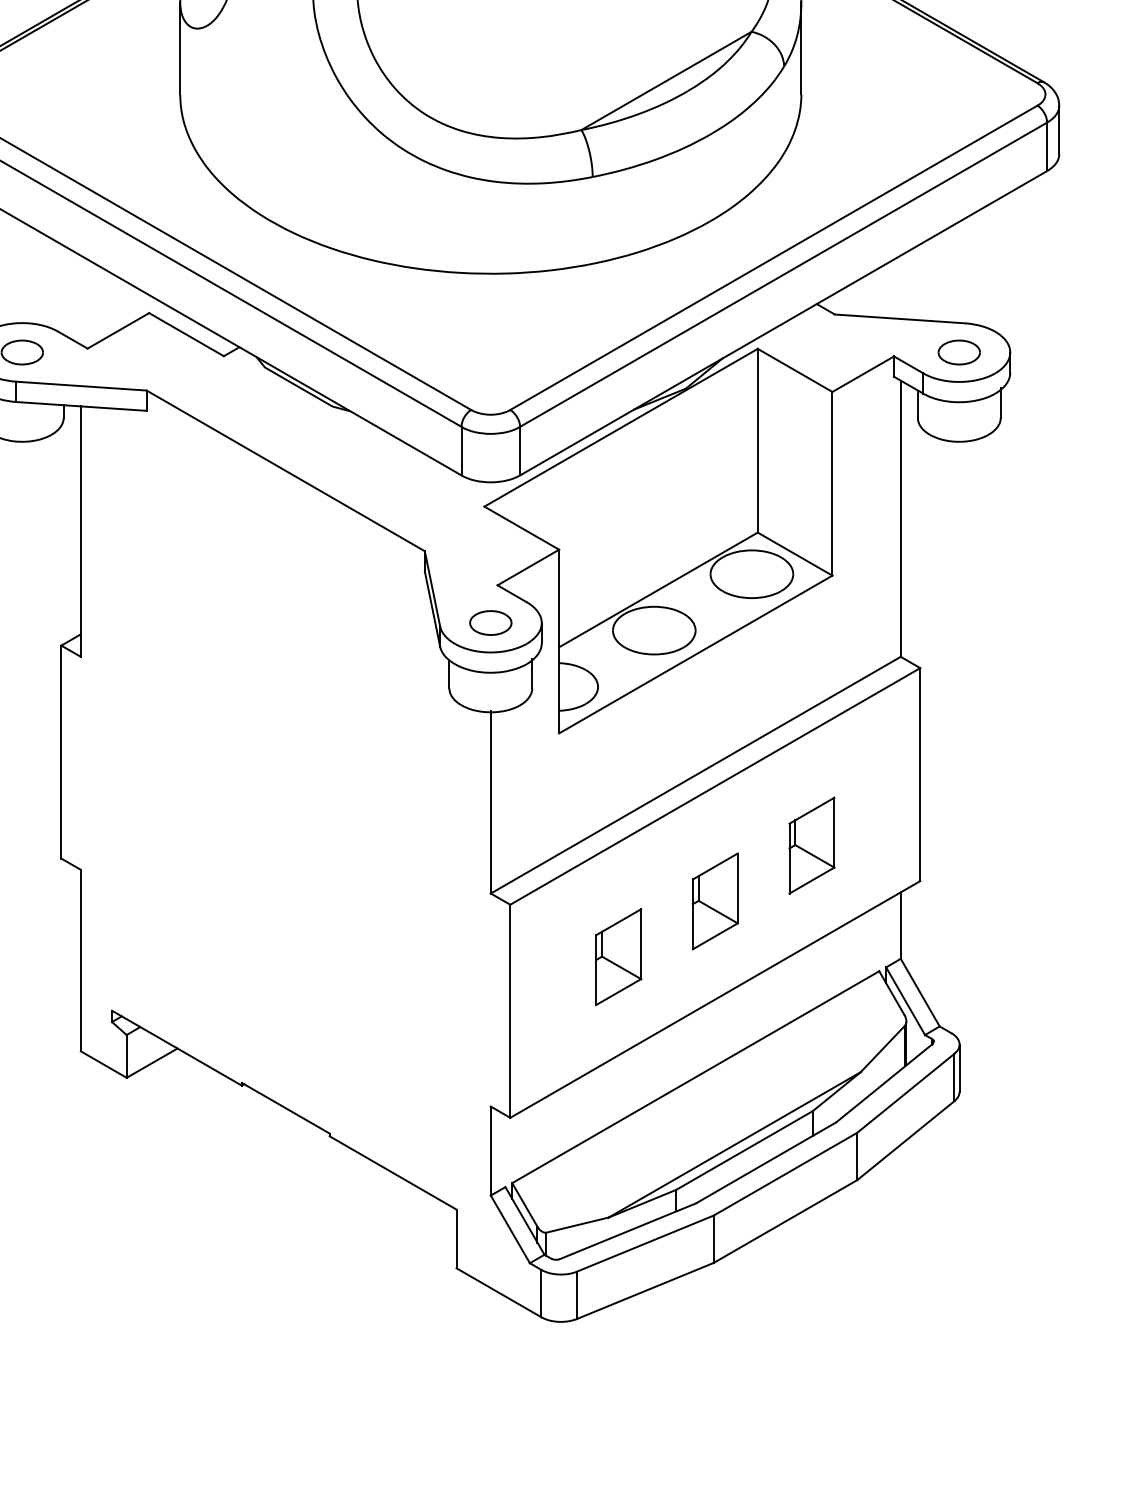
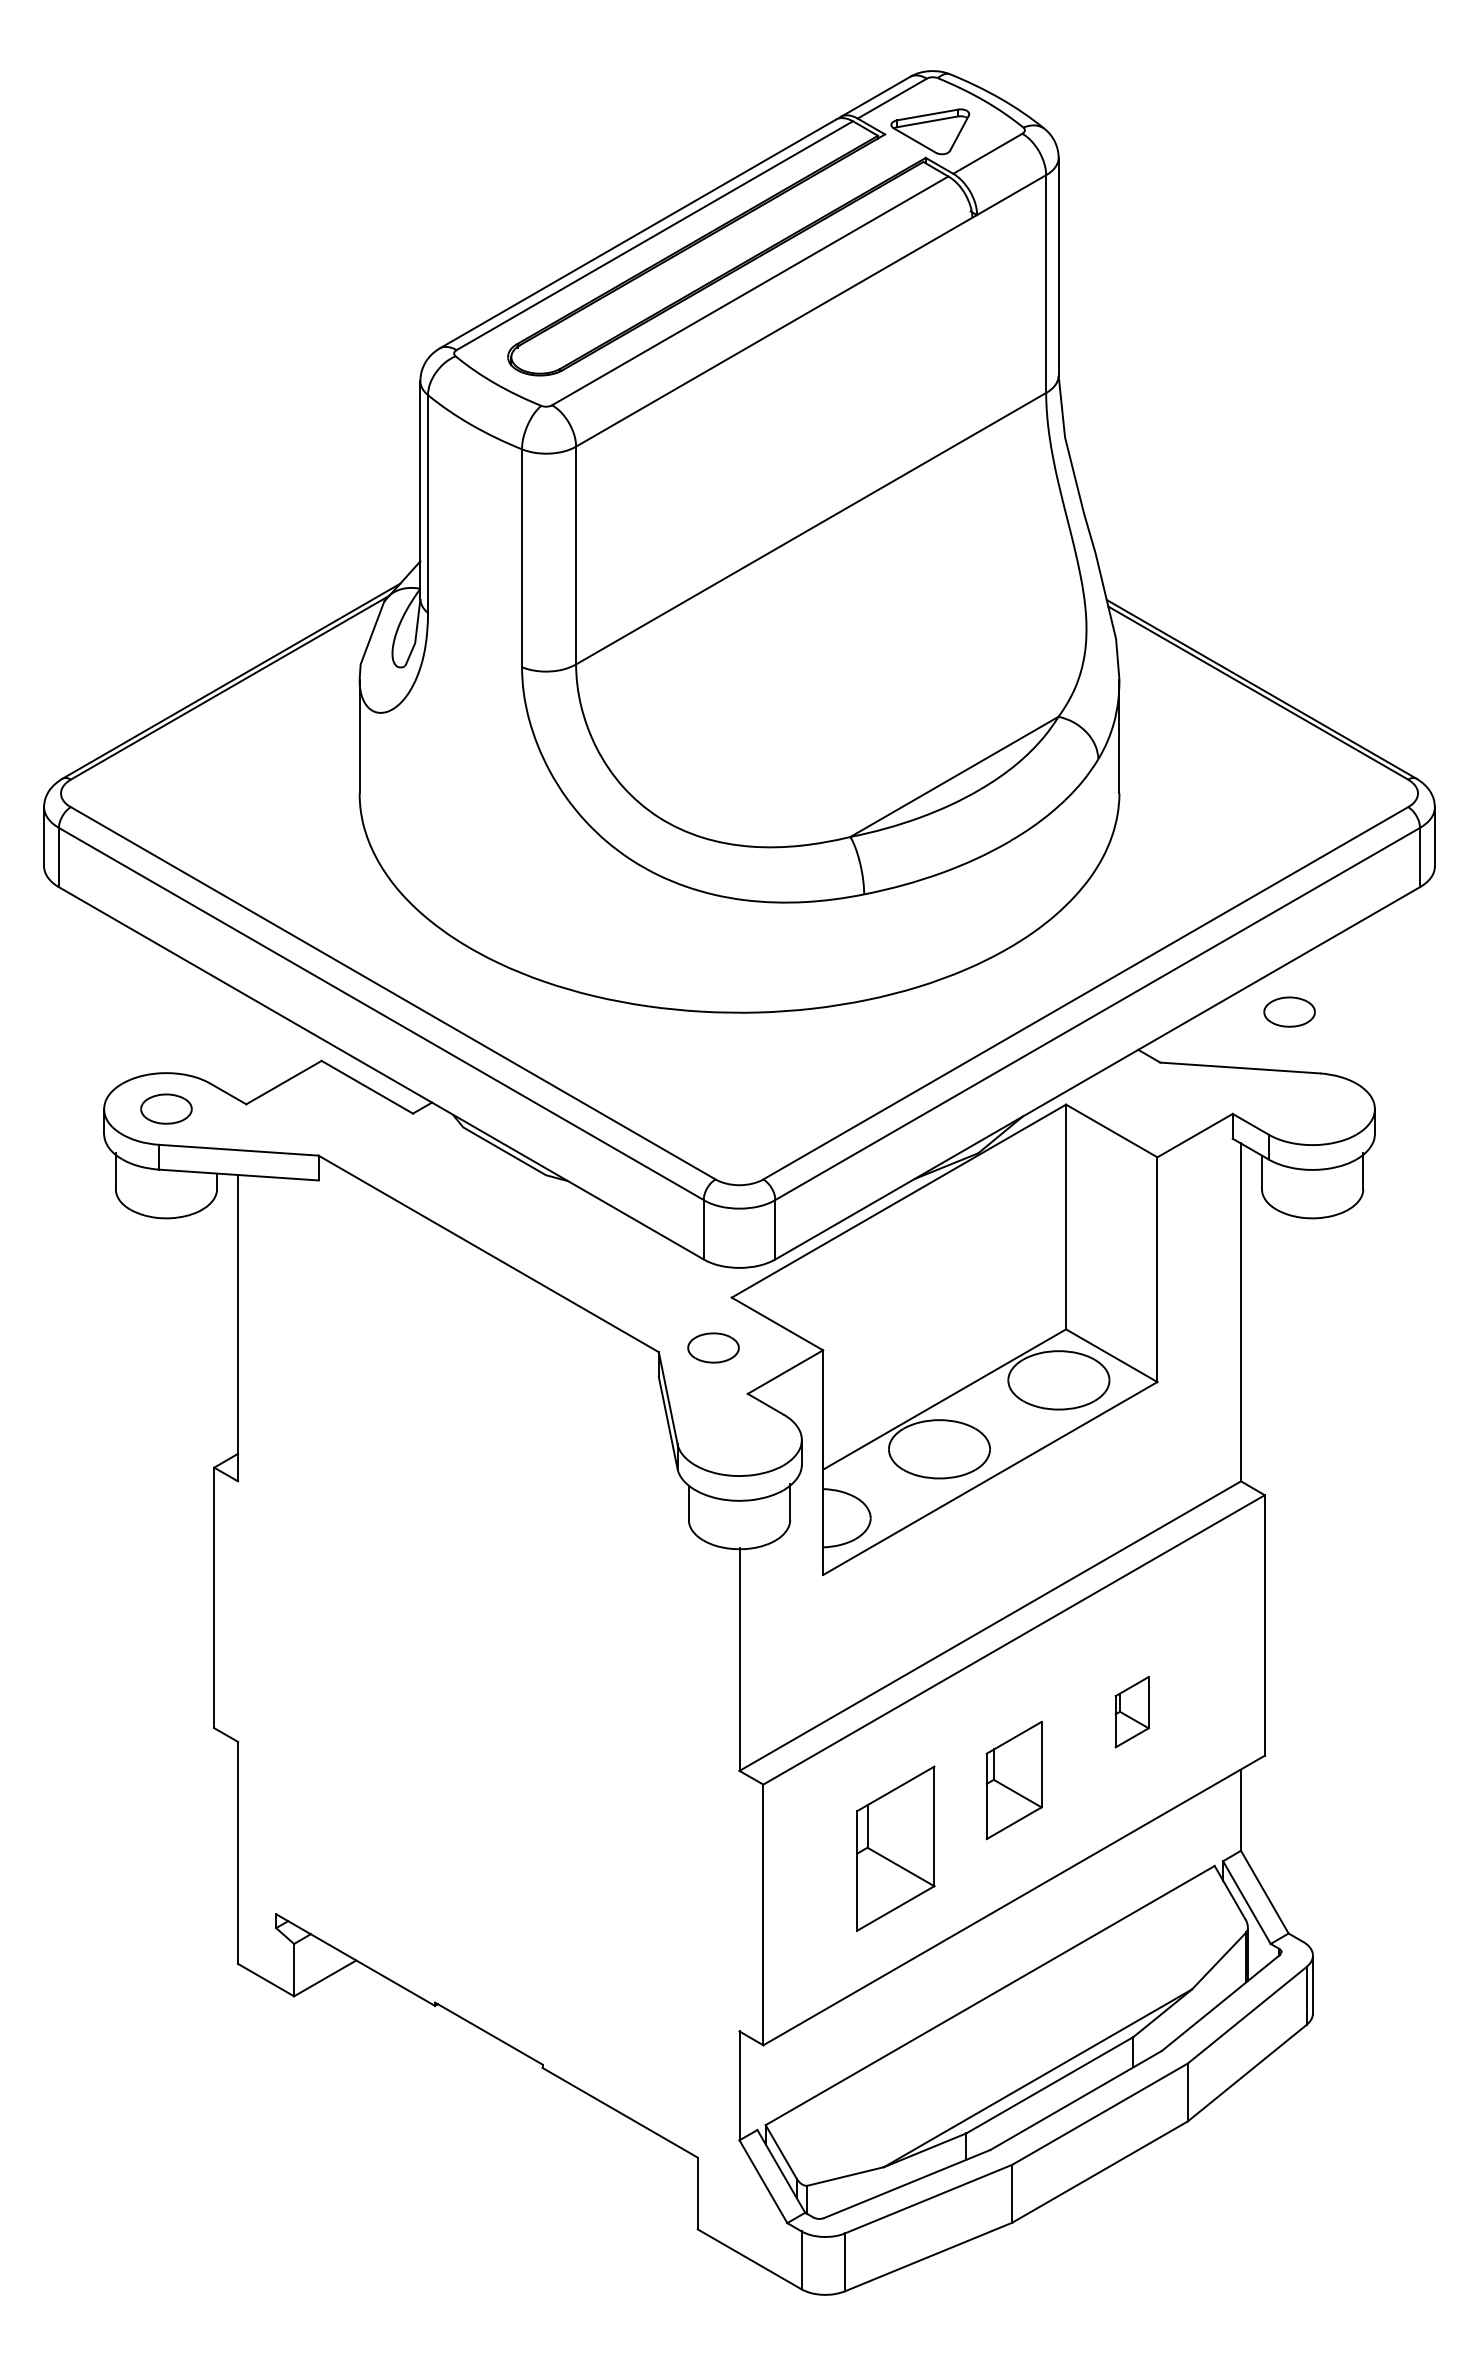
part: (959, 352) -> (1289, 1011), moved
part: (490, 622) -> (713, 1347), moved
part: (811, 844) -> (1131, 1711), size x0.6
part: (618, 956) -> (895, 1848), size x1.4

